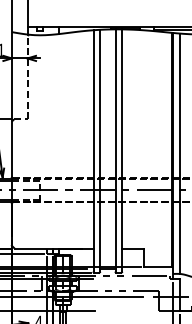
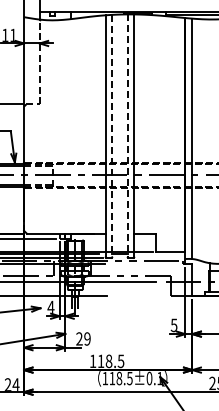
line: (100, 151) -> (112, 136), solid -> dashed
line: (115, 151) -> (127, 136), solid -> dashed

